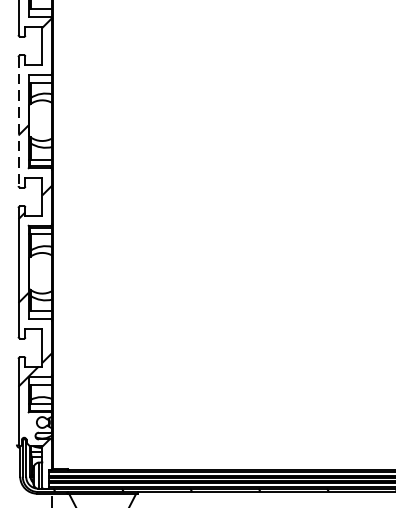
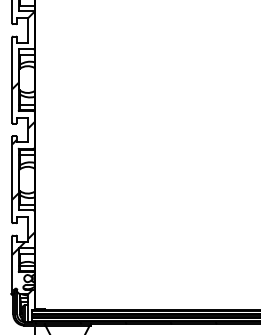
line: (19, 122) -> (12, 80), dashed -> solid

